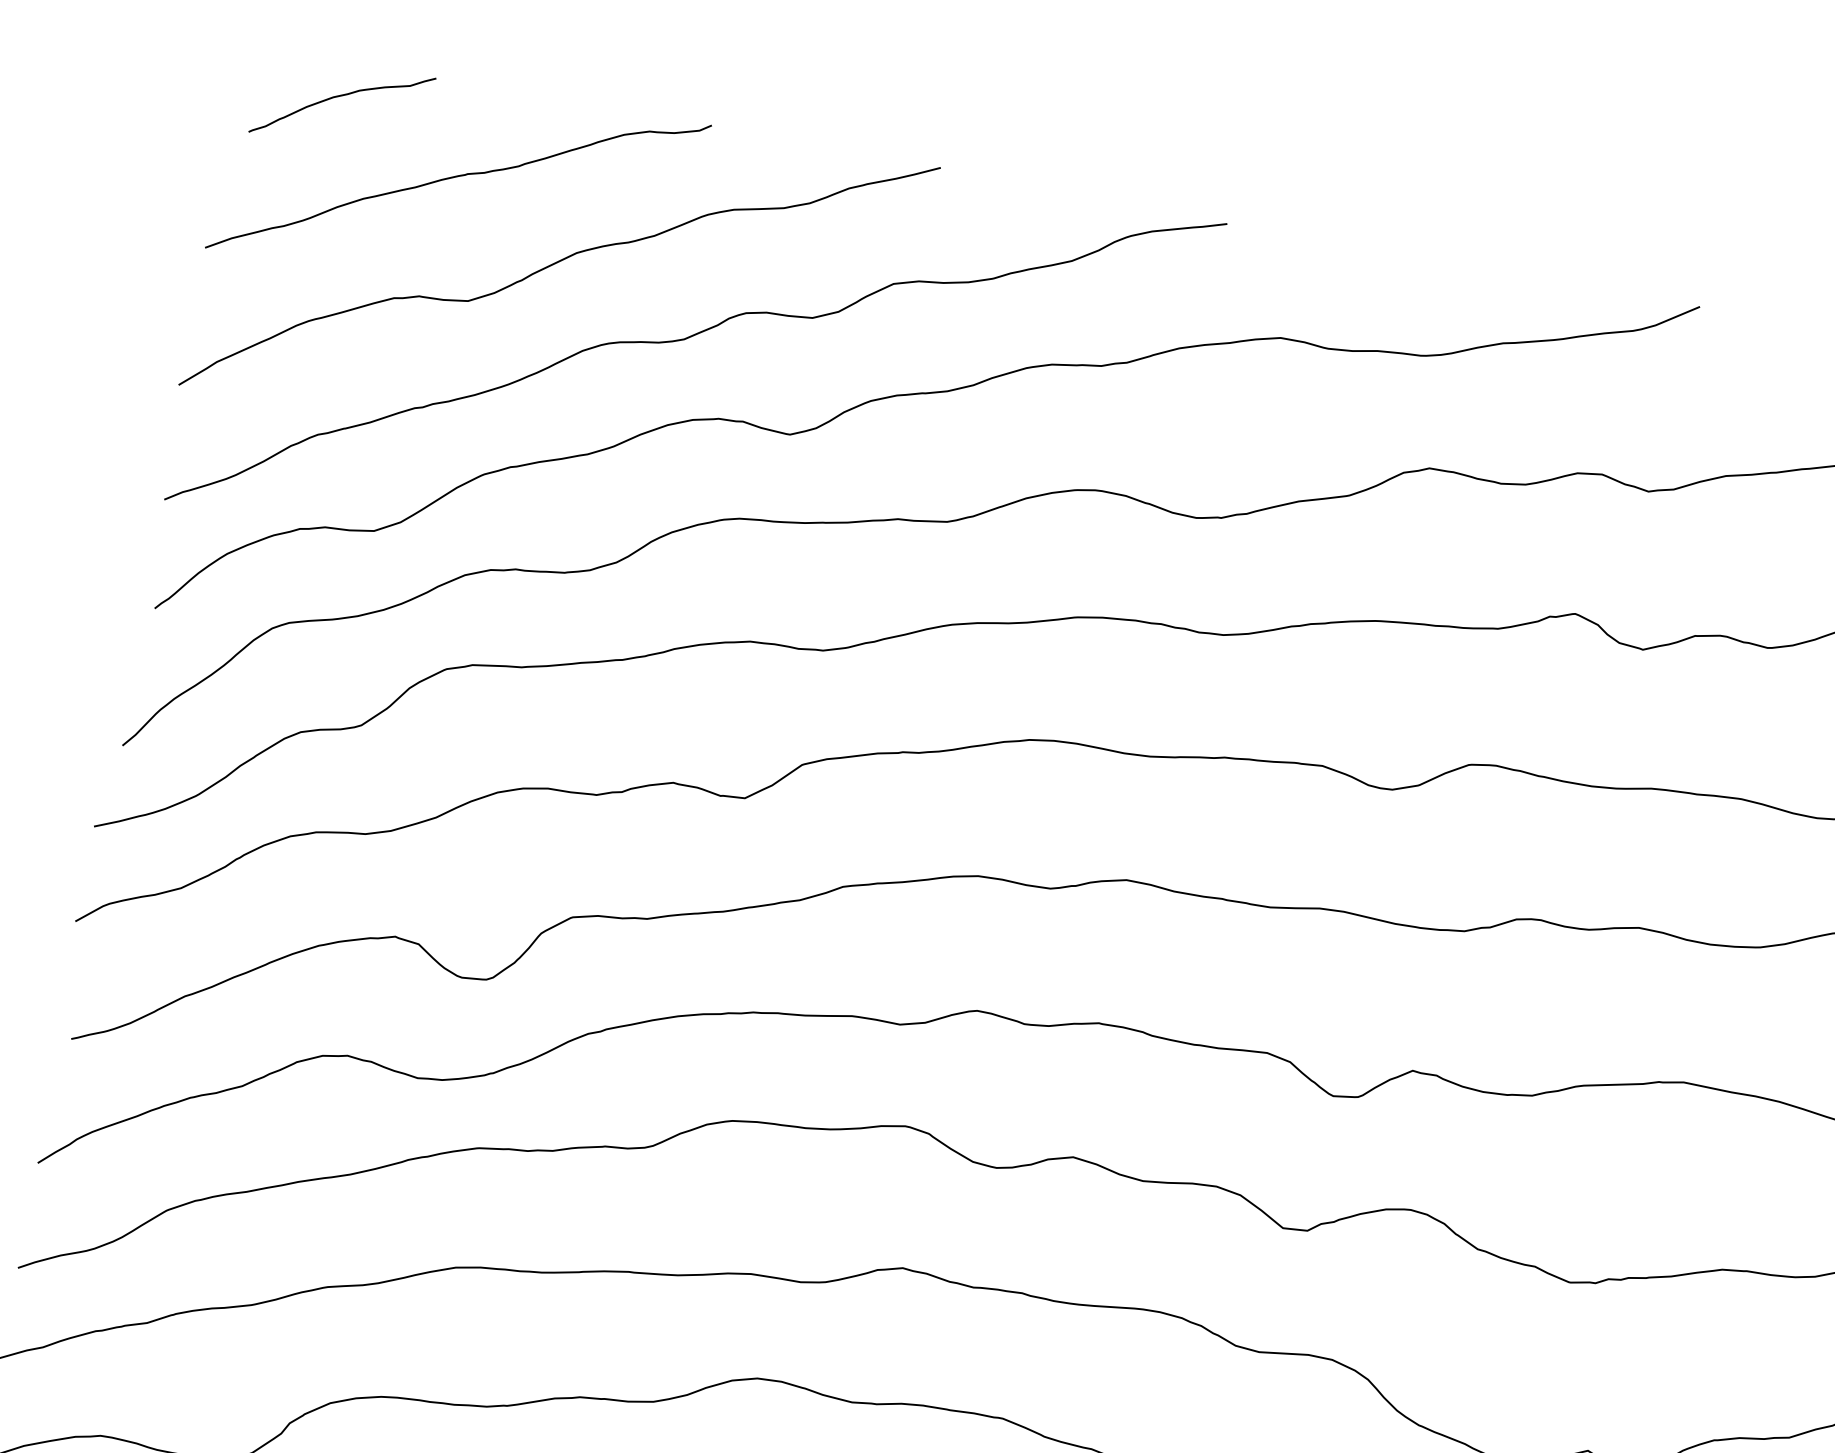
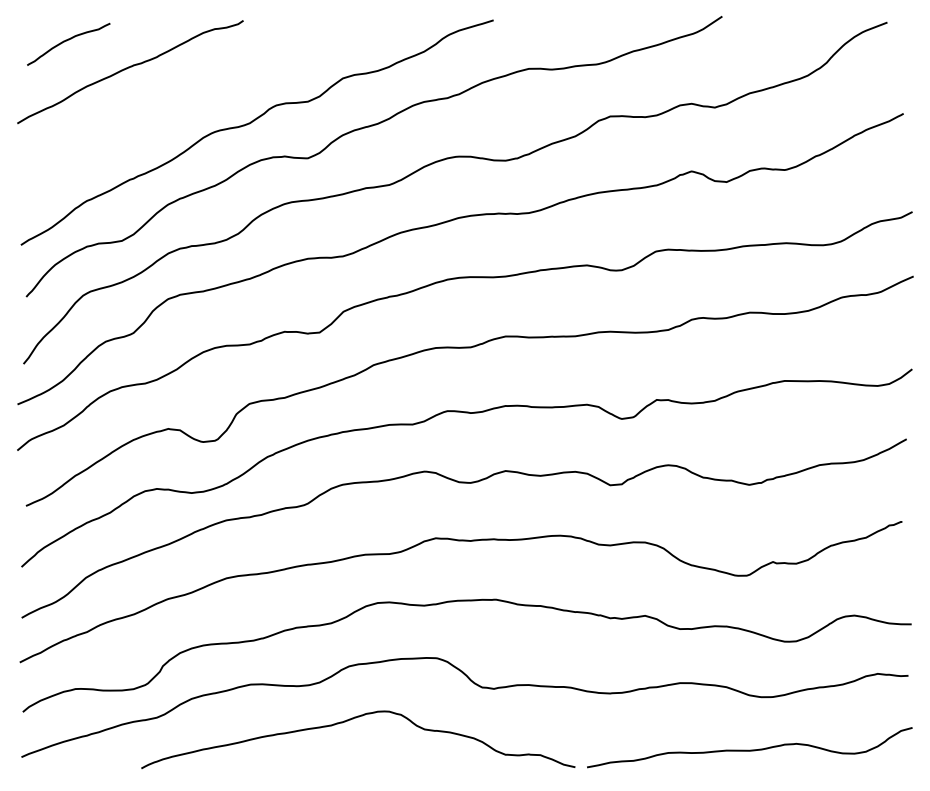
curve: (554, 265) -> (182, 100), removed

